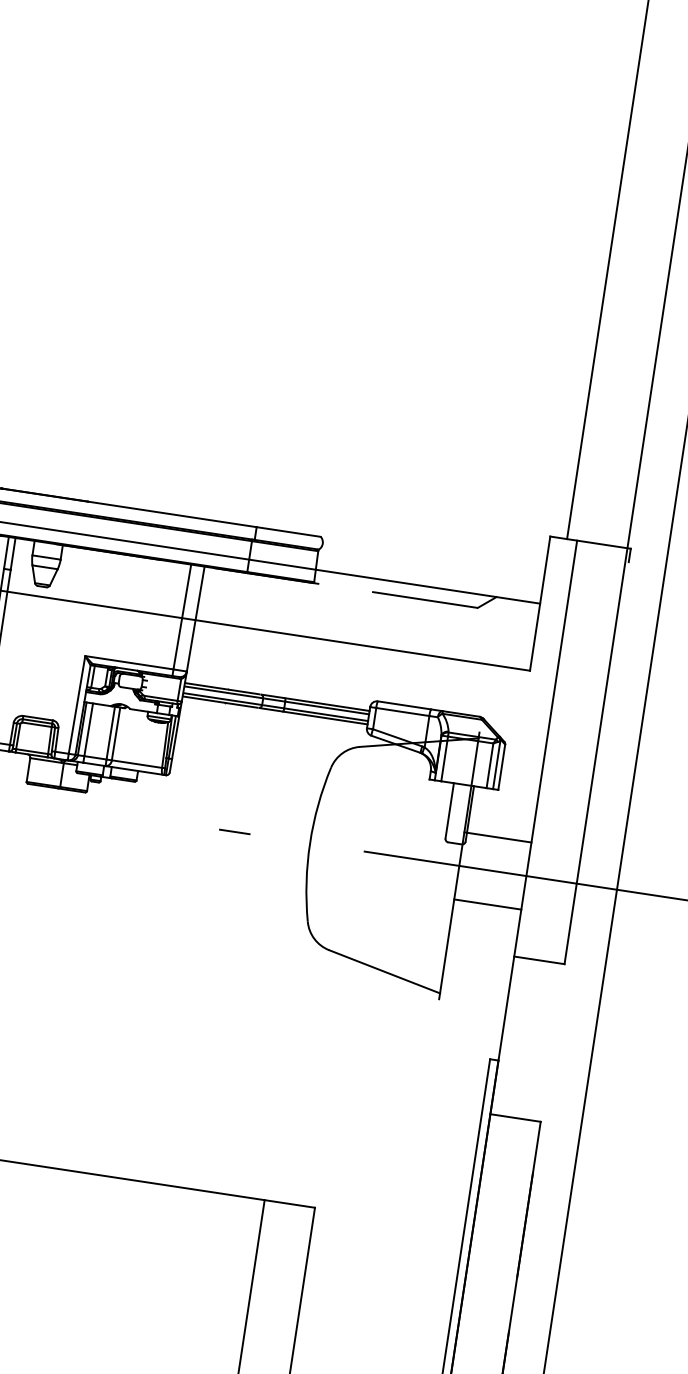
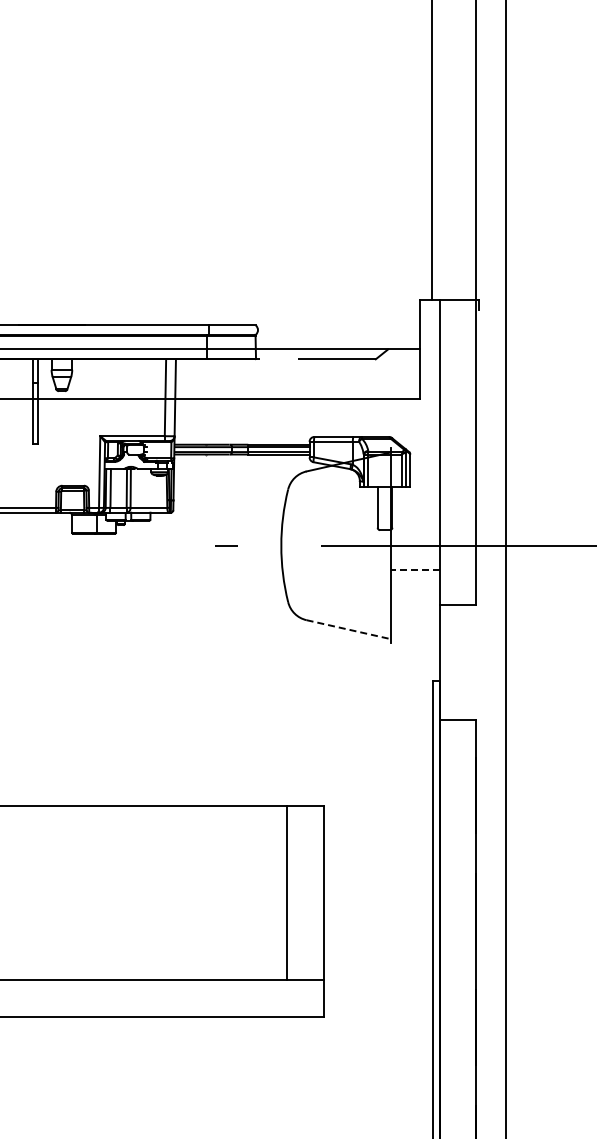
line: (497, 837) -> (414, 521), removed
line: (488, 904) -> (415, 570), solid -> dashed
line: (385, 971) -> (349, 629), solid -> dashed

